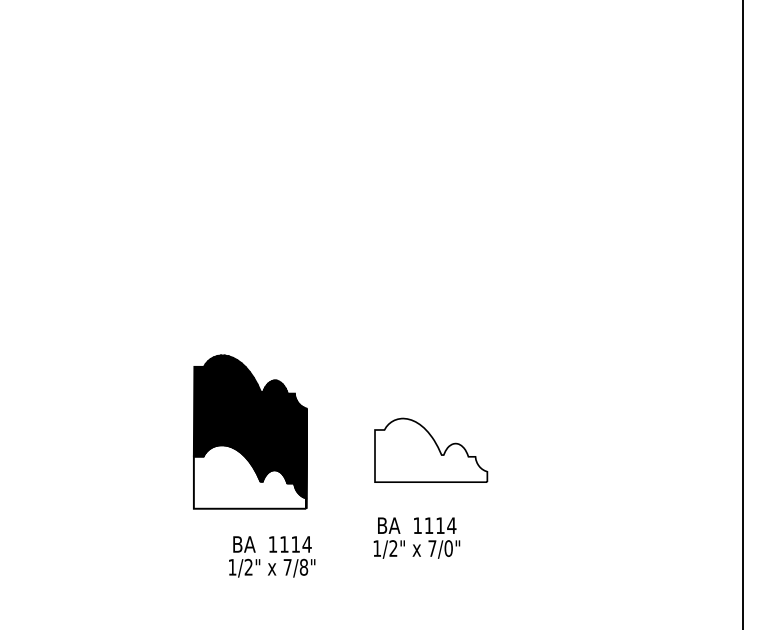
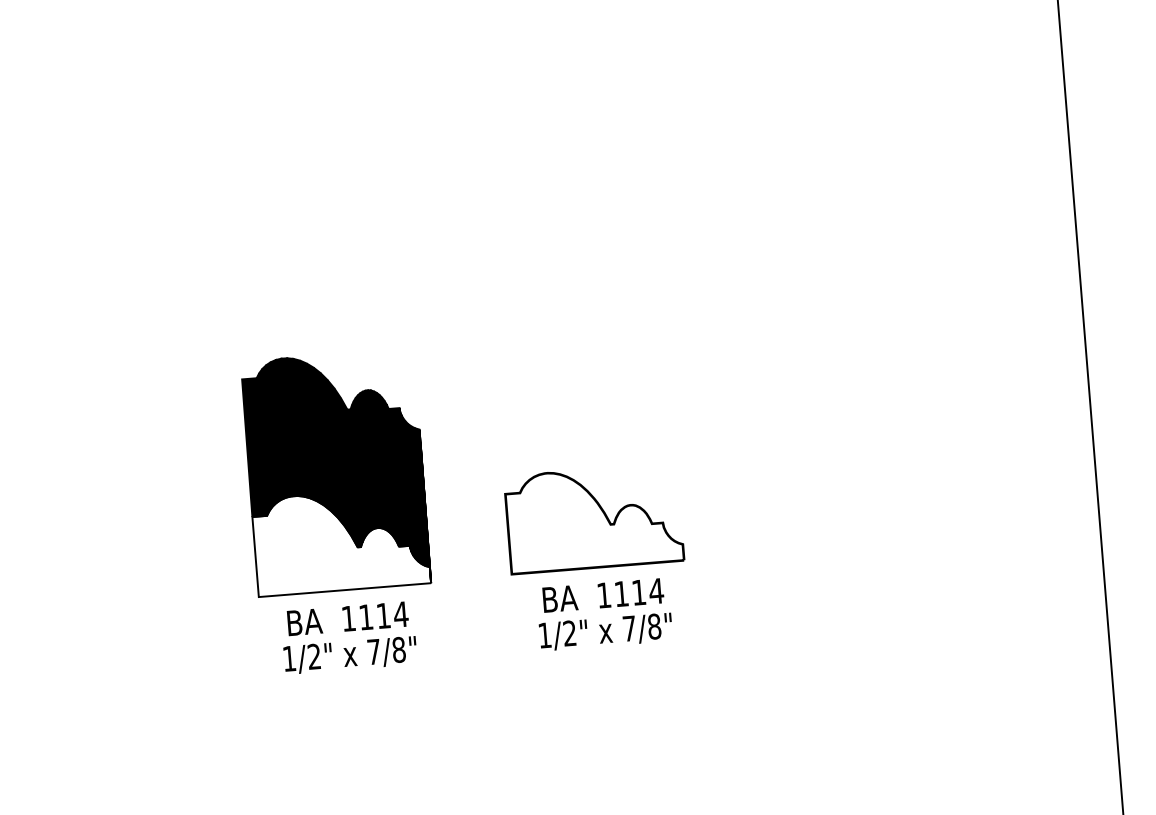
curve: (436, 446) -> (601, 511), moved
text: (448, 548) -> (654, 626), 7/0" -> 7/8"
text: (272, 556) -> (349, 637), moved

